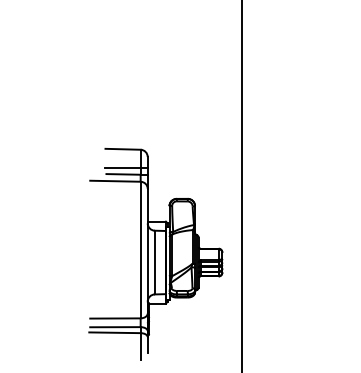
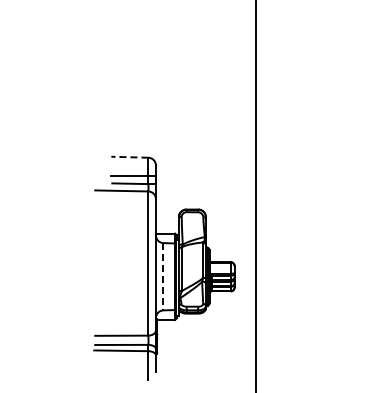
line: (122, 149) -> (129, 157), solid -> dashed
line: (154, 262) -> (163, 276), solid -> dashed

